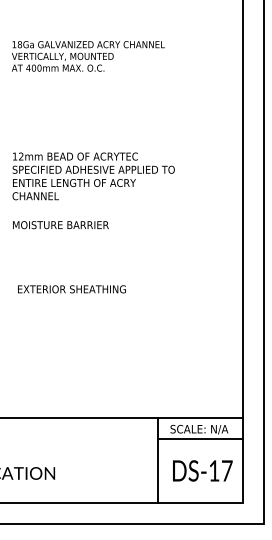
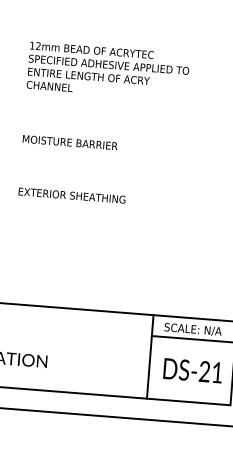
text: (60, 225) -> (69, 142), moved
text: (71, 289) -> (71, 195), moved
text: (220, 470) -> (210, 371), DS-17 -> DS-21

